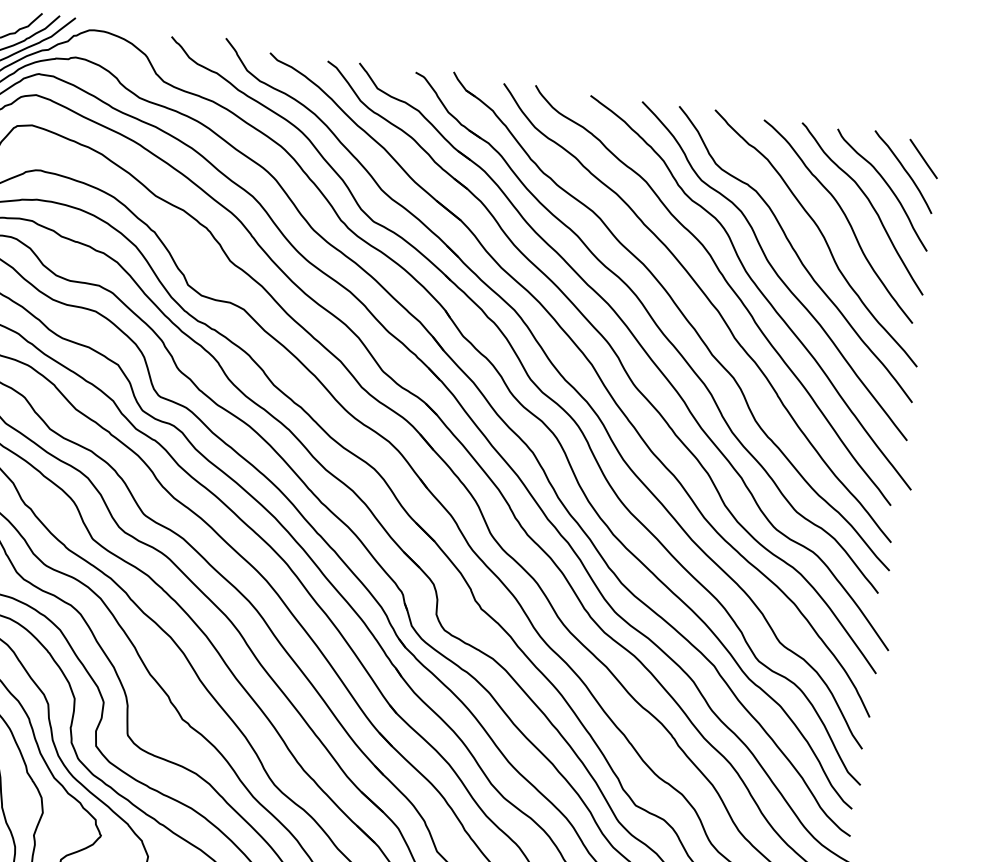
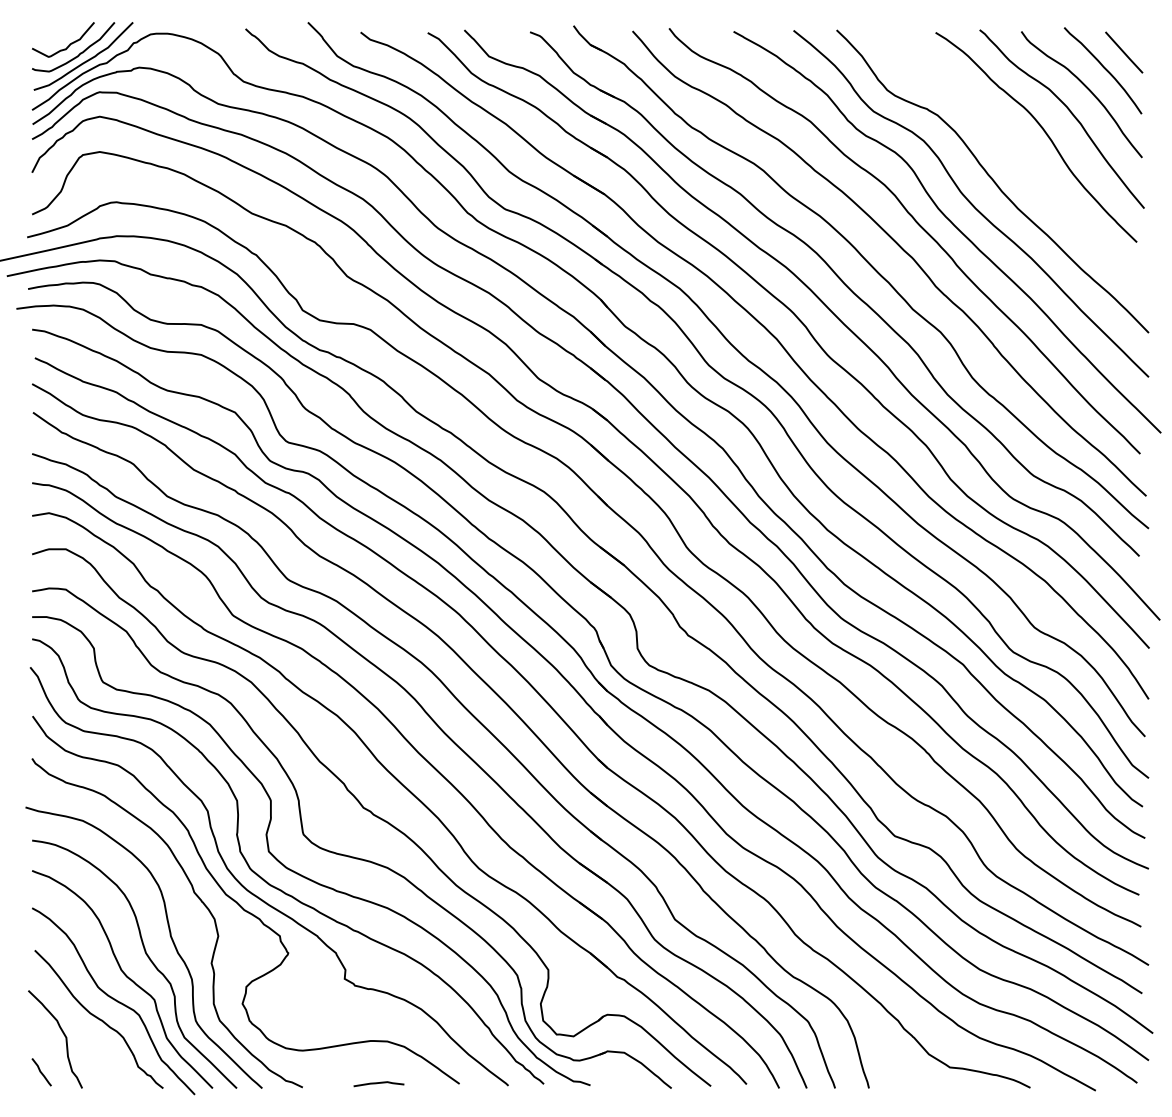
curve: (821, 234) -> (1018, 154), removed

